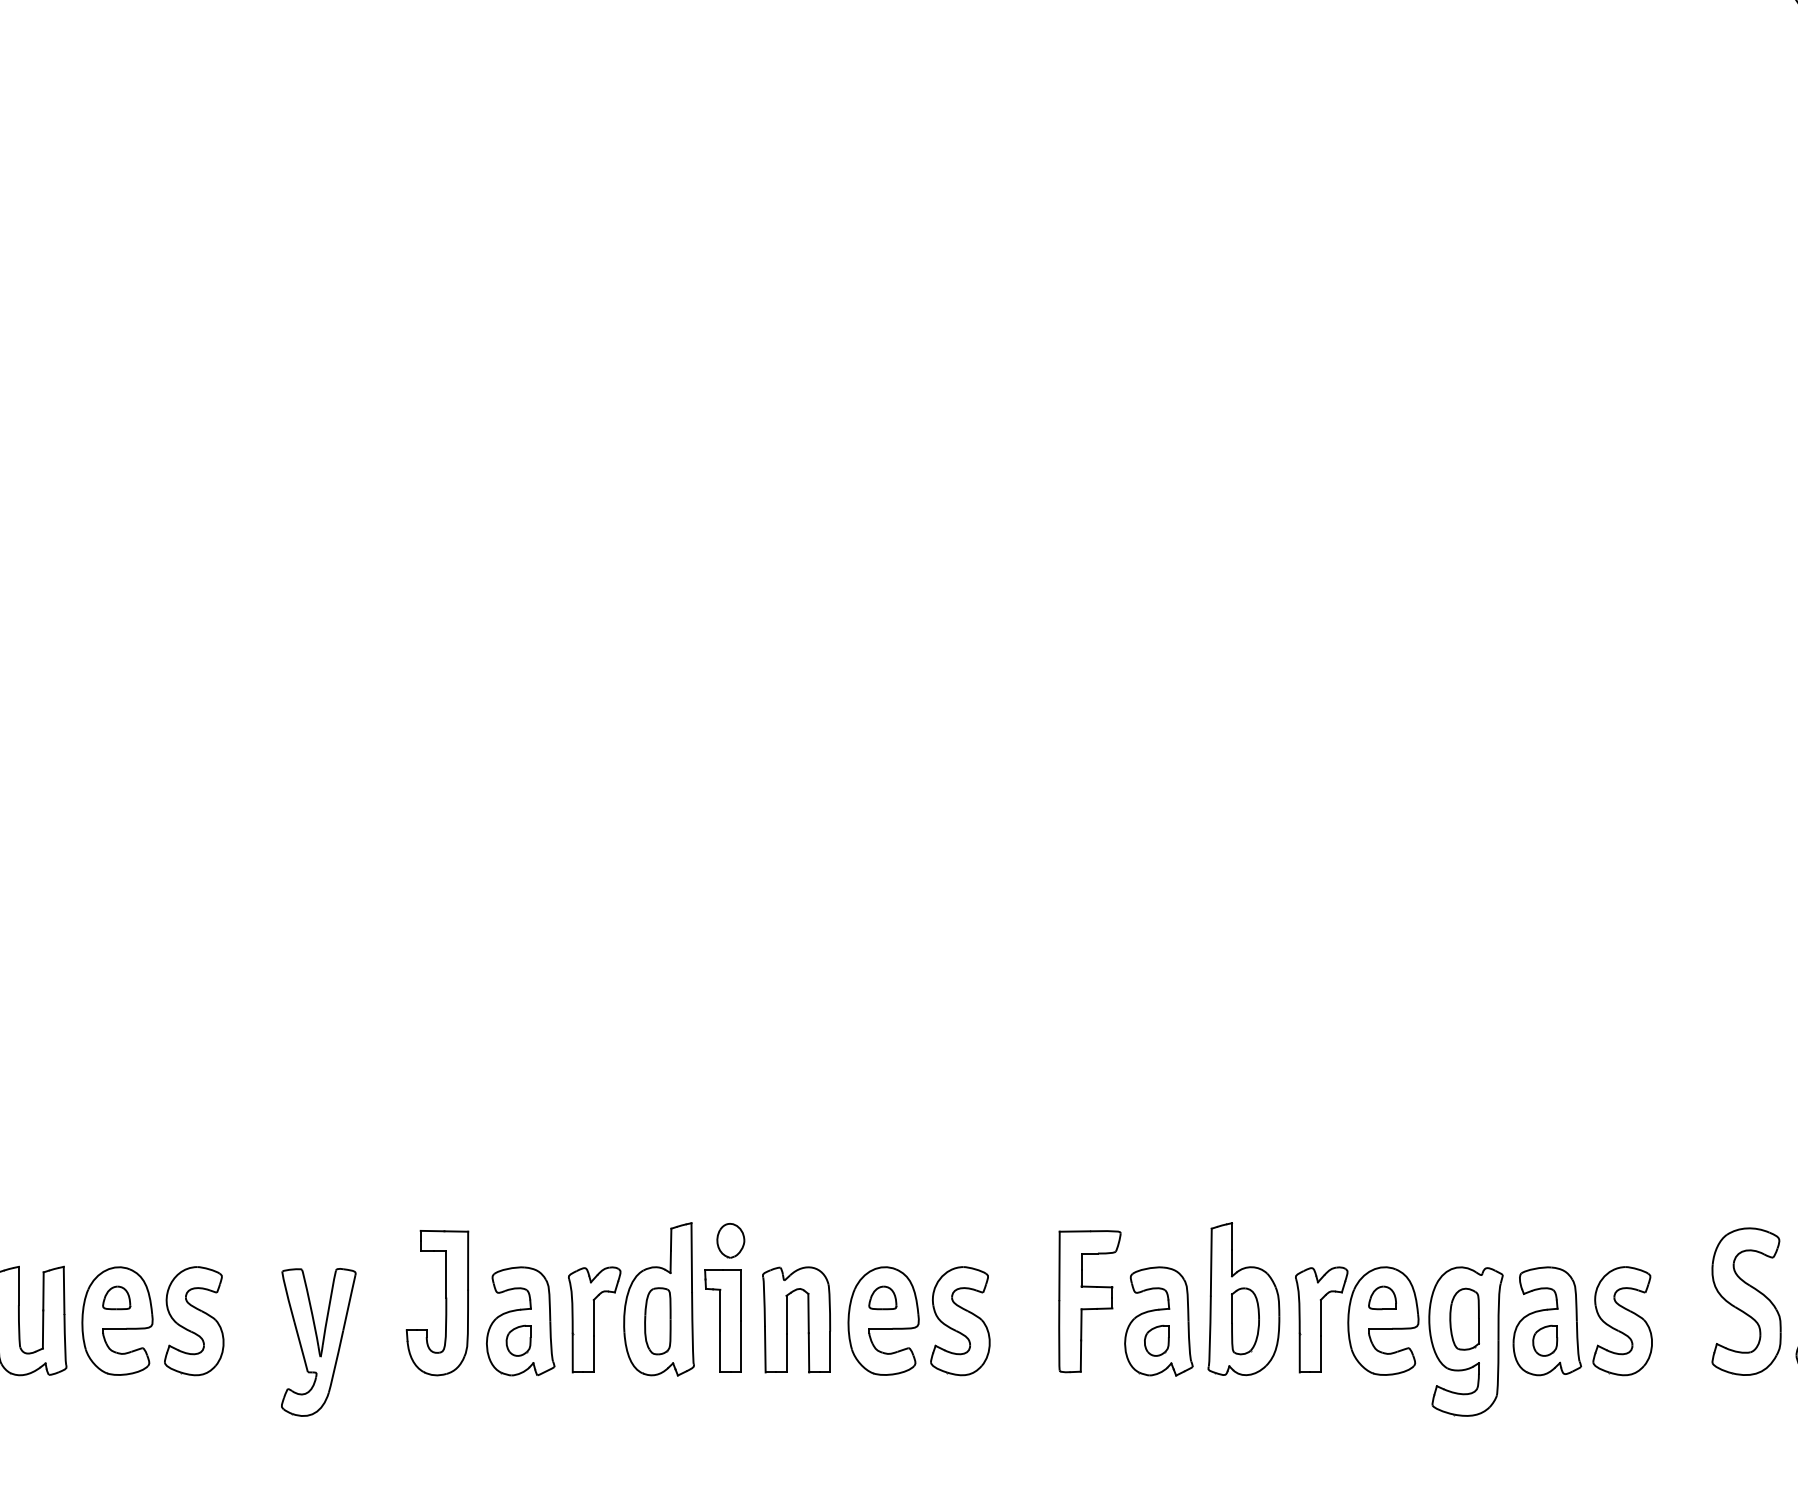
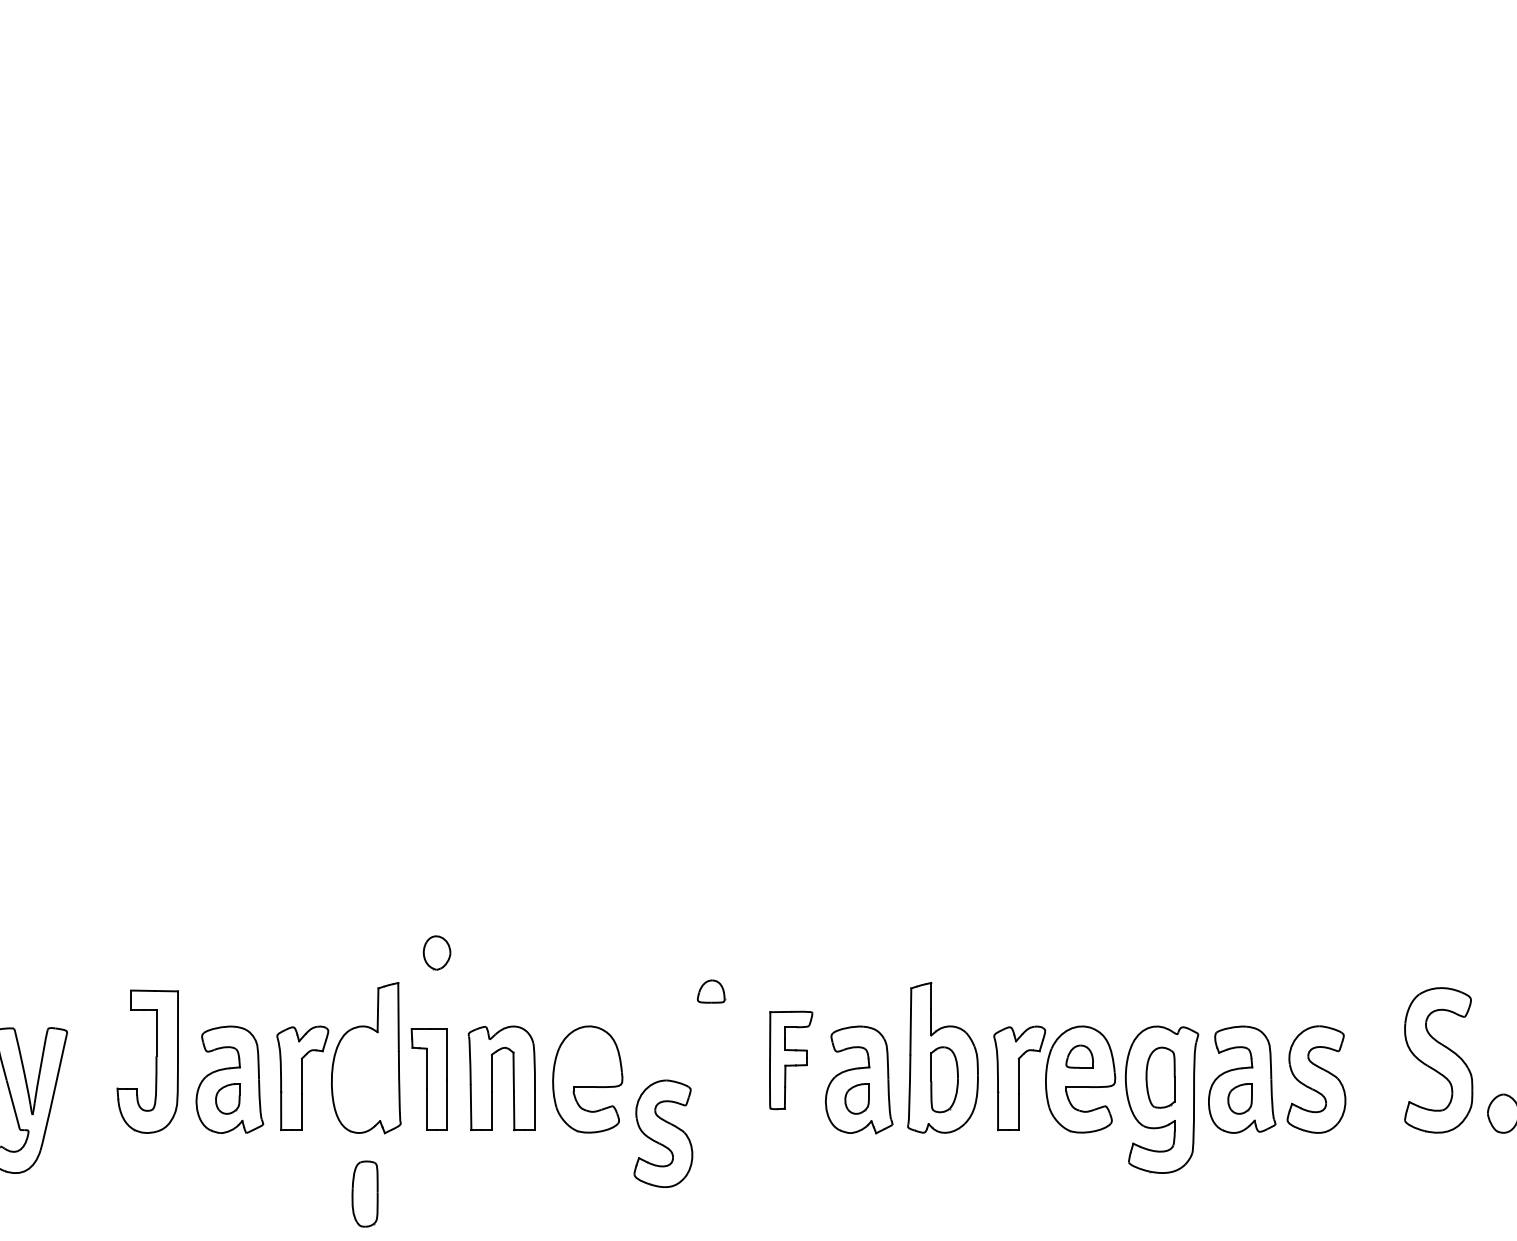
part: (730, 1240) -> (436, 952), moved
part: (882, 1297) -> (710, 991), moved
part: (1089, 1301) -> (790, 1060), size x0.7
part: (657, 1321) -> (364, 1194), moved
part: (960, 1321) -> (663, 1134), moved

